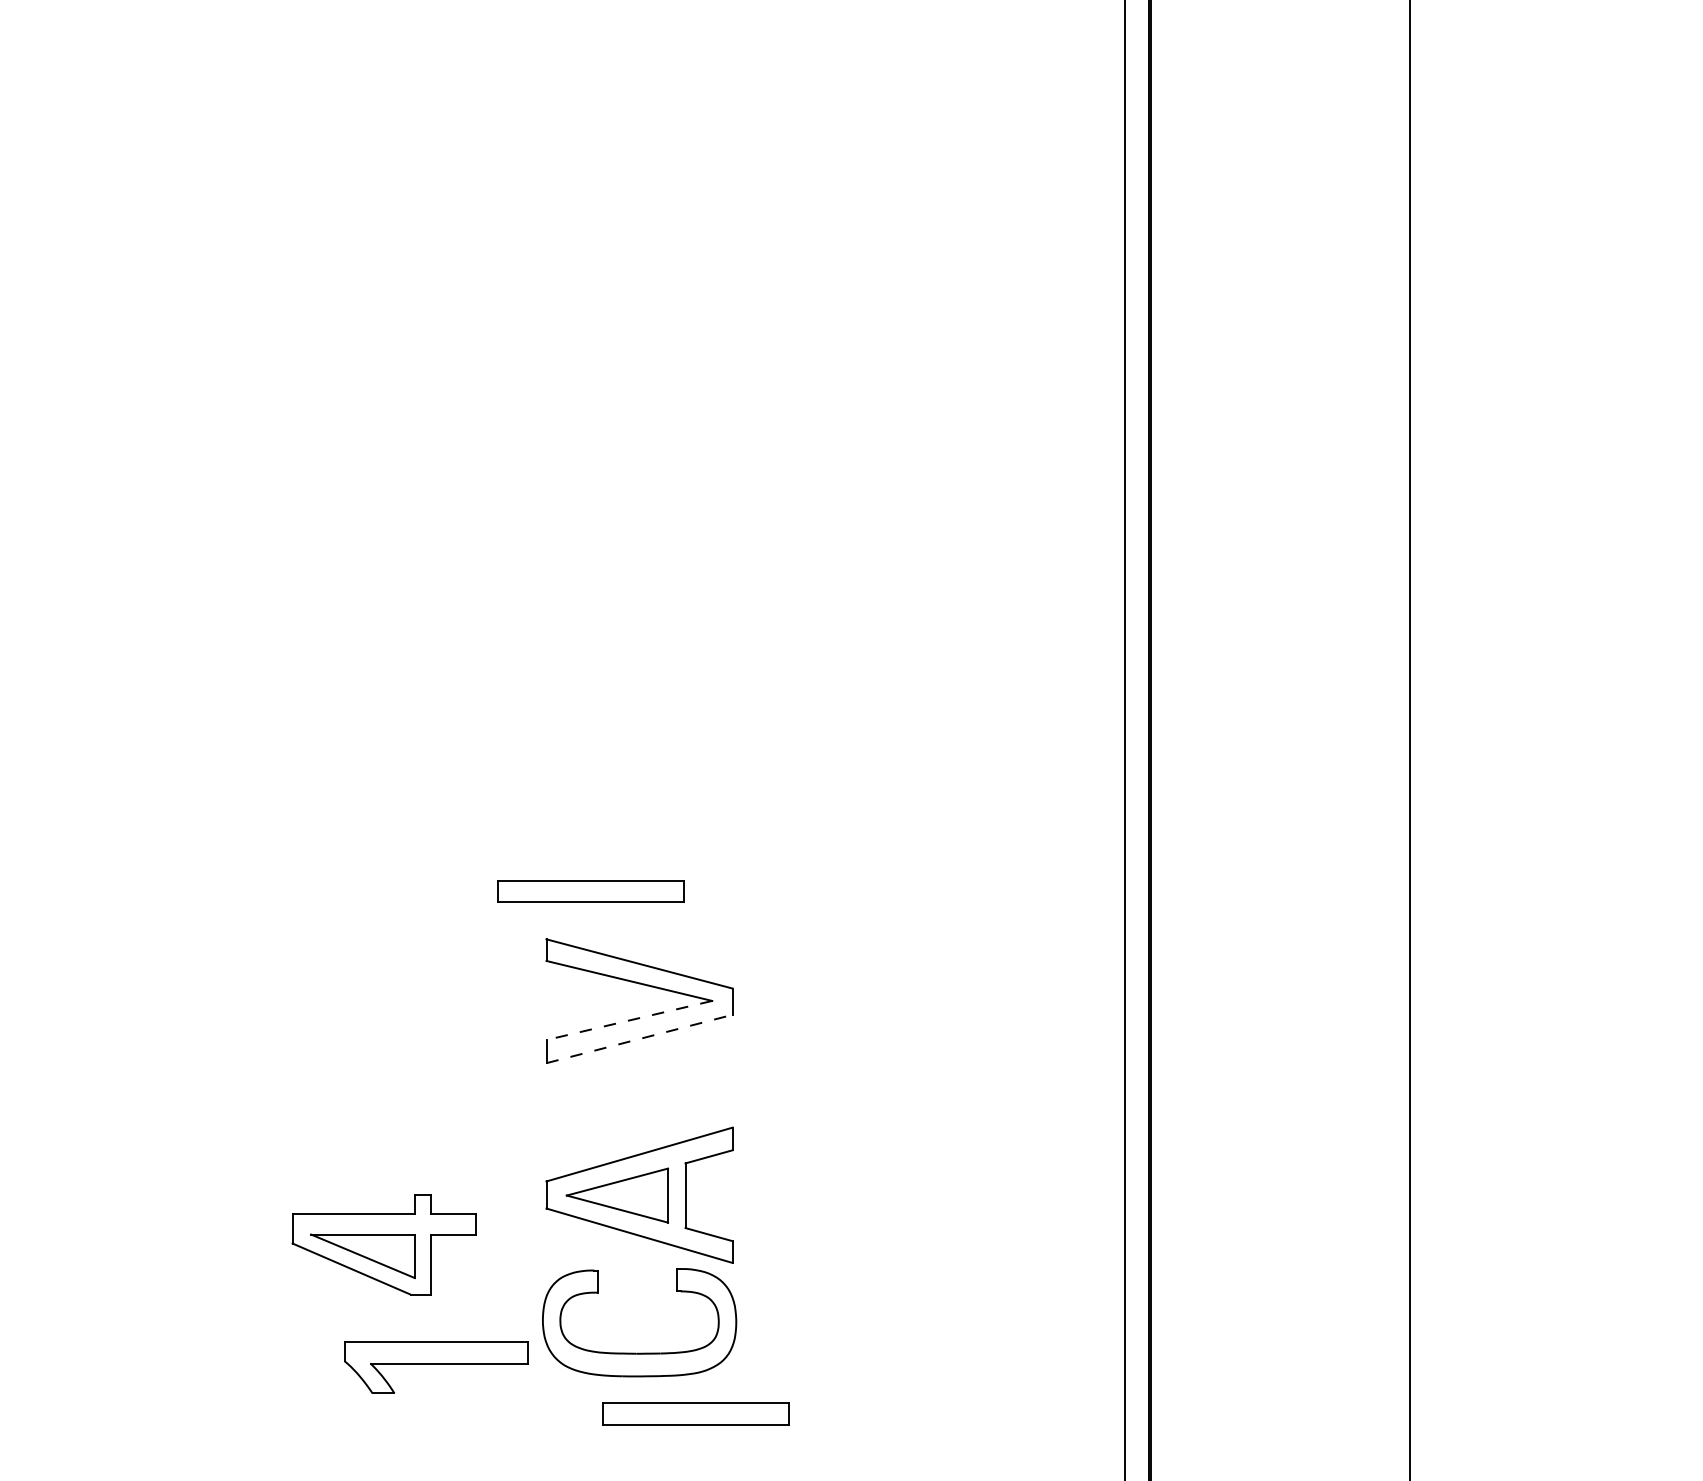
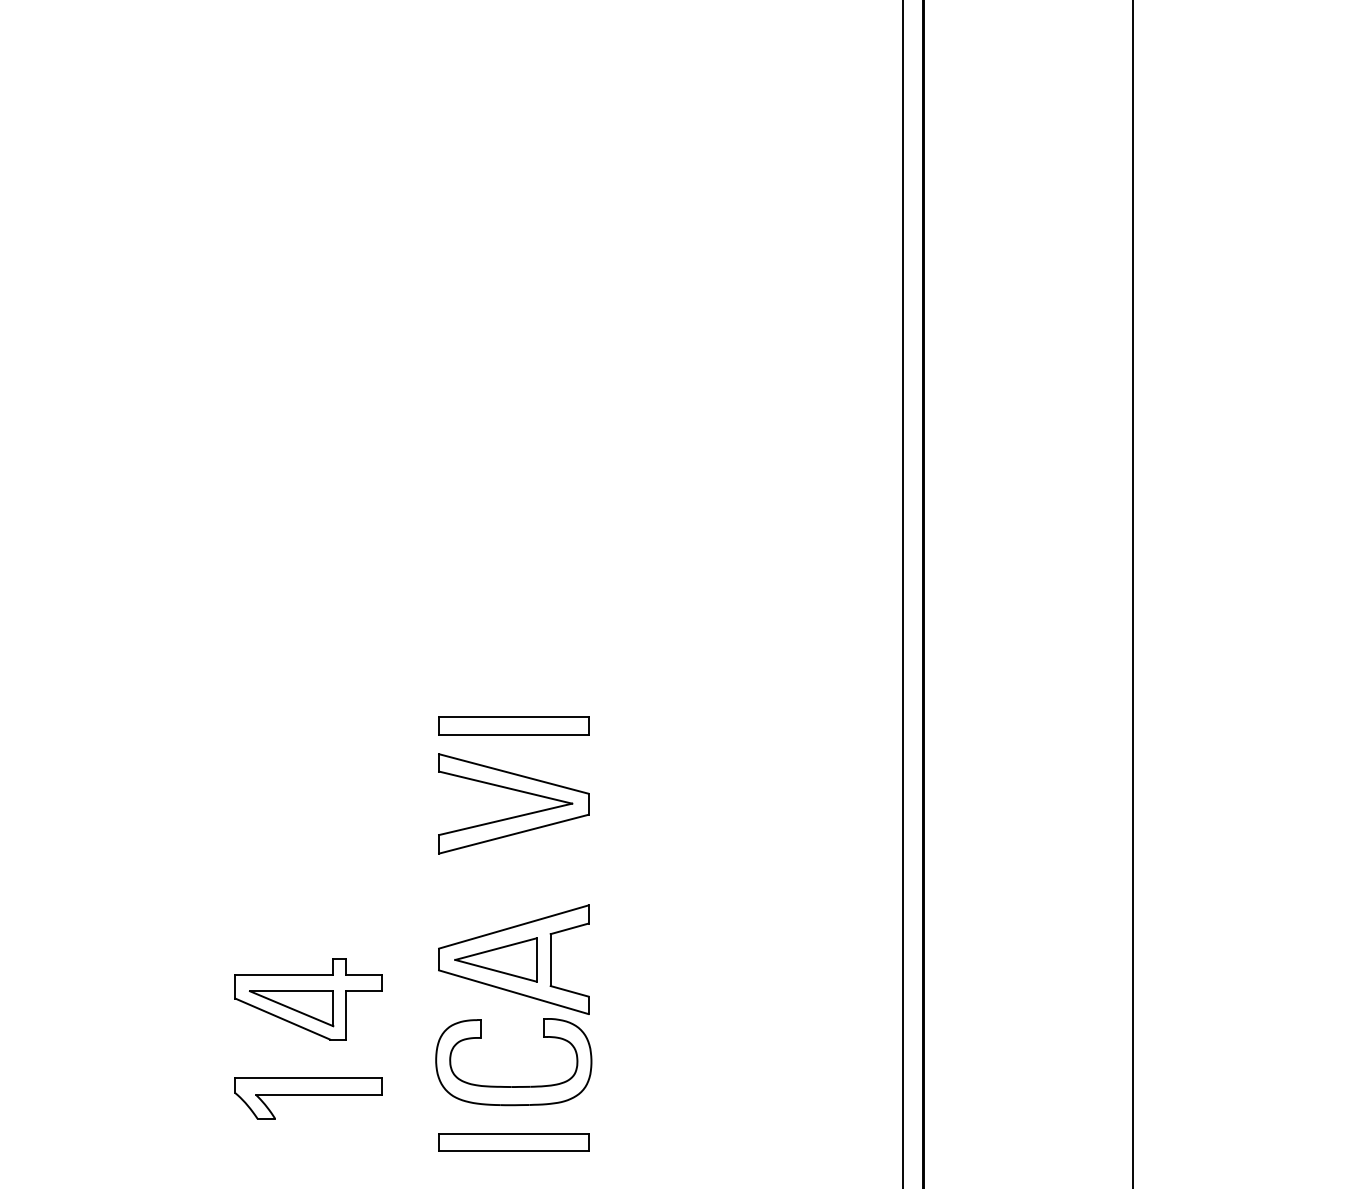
part: (590, 891) -> (513, 726), moved
line: (628, 1020) -> (504, 819), dashed -> solid
line: (640, 1038) -> (514, 833), dashed -> solid
part: (436, 1367) -> (308, 1098), moved
part: (695, 1413) -> (513, 1142), moved

